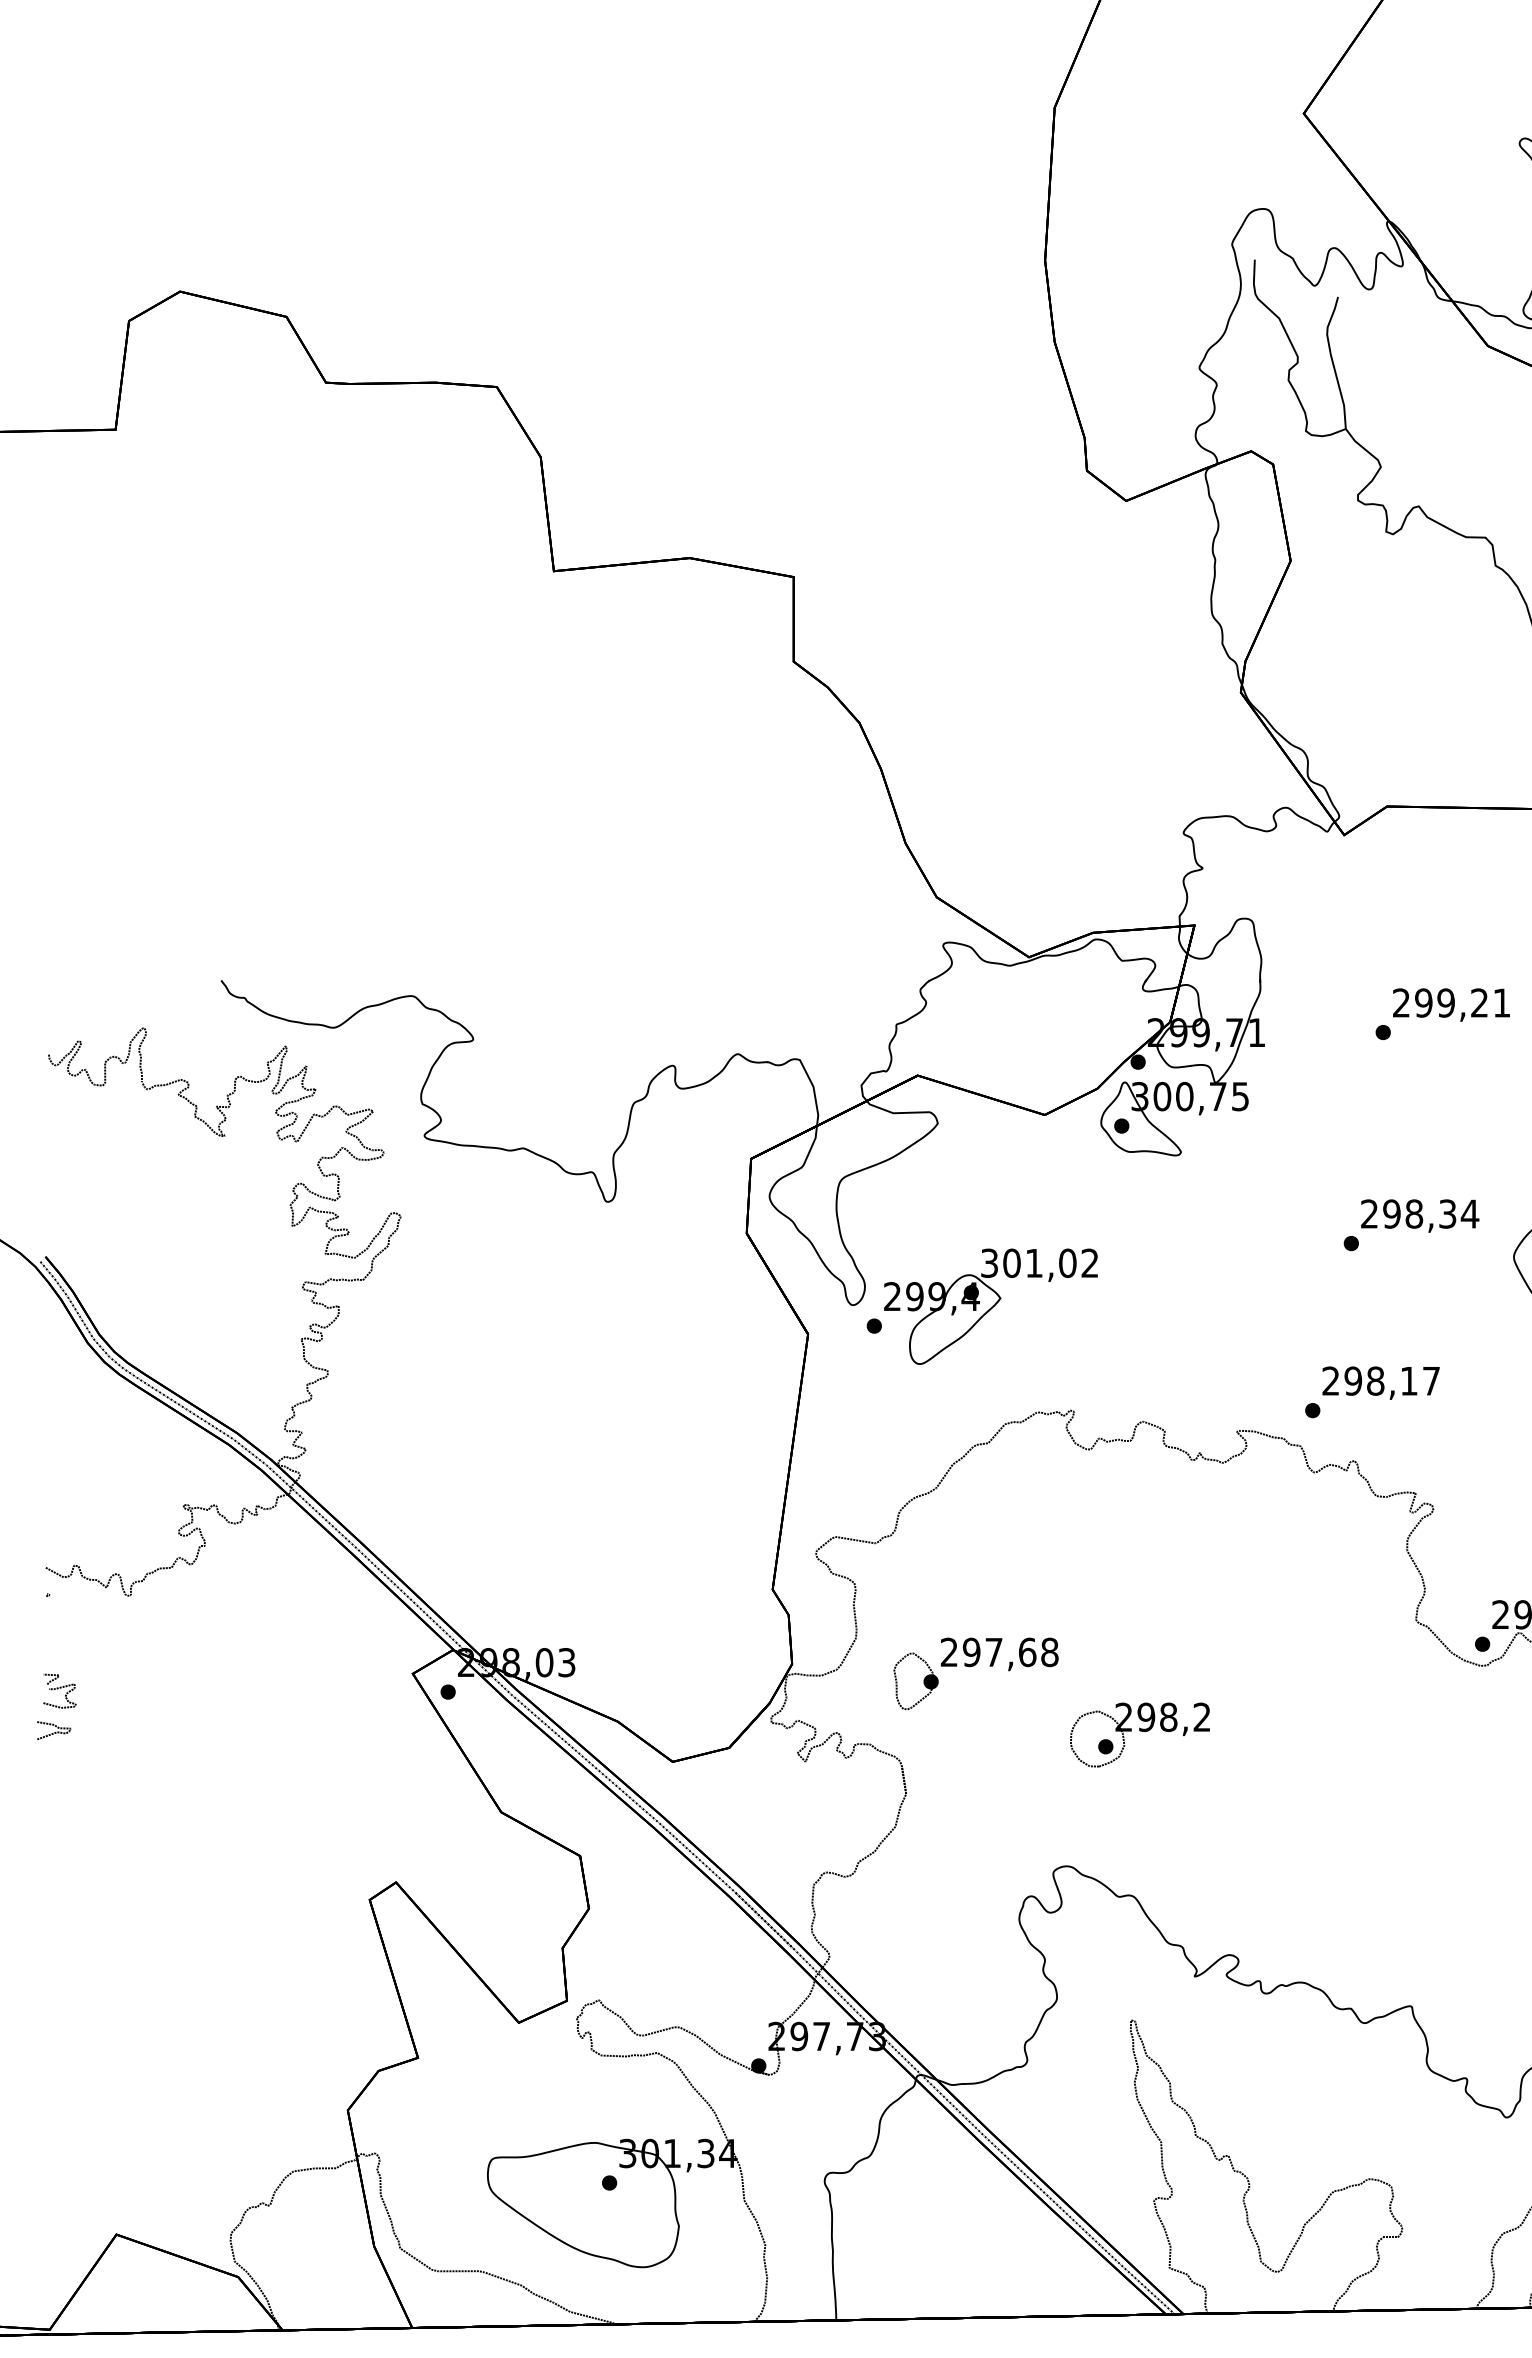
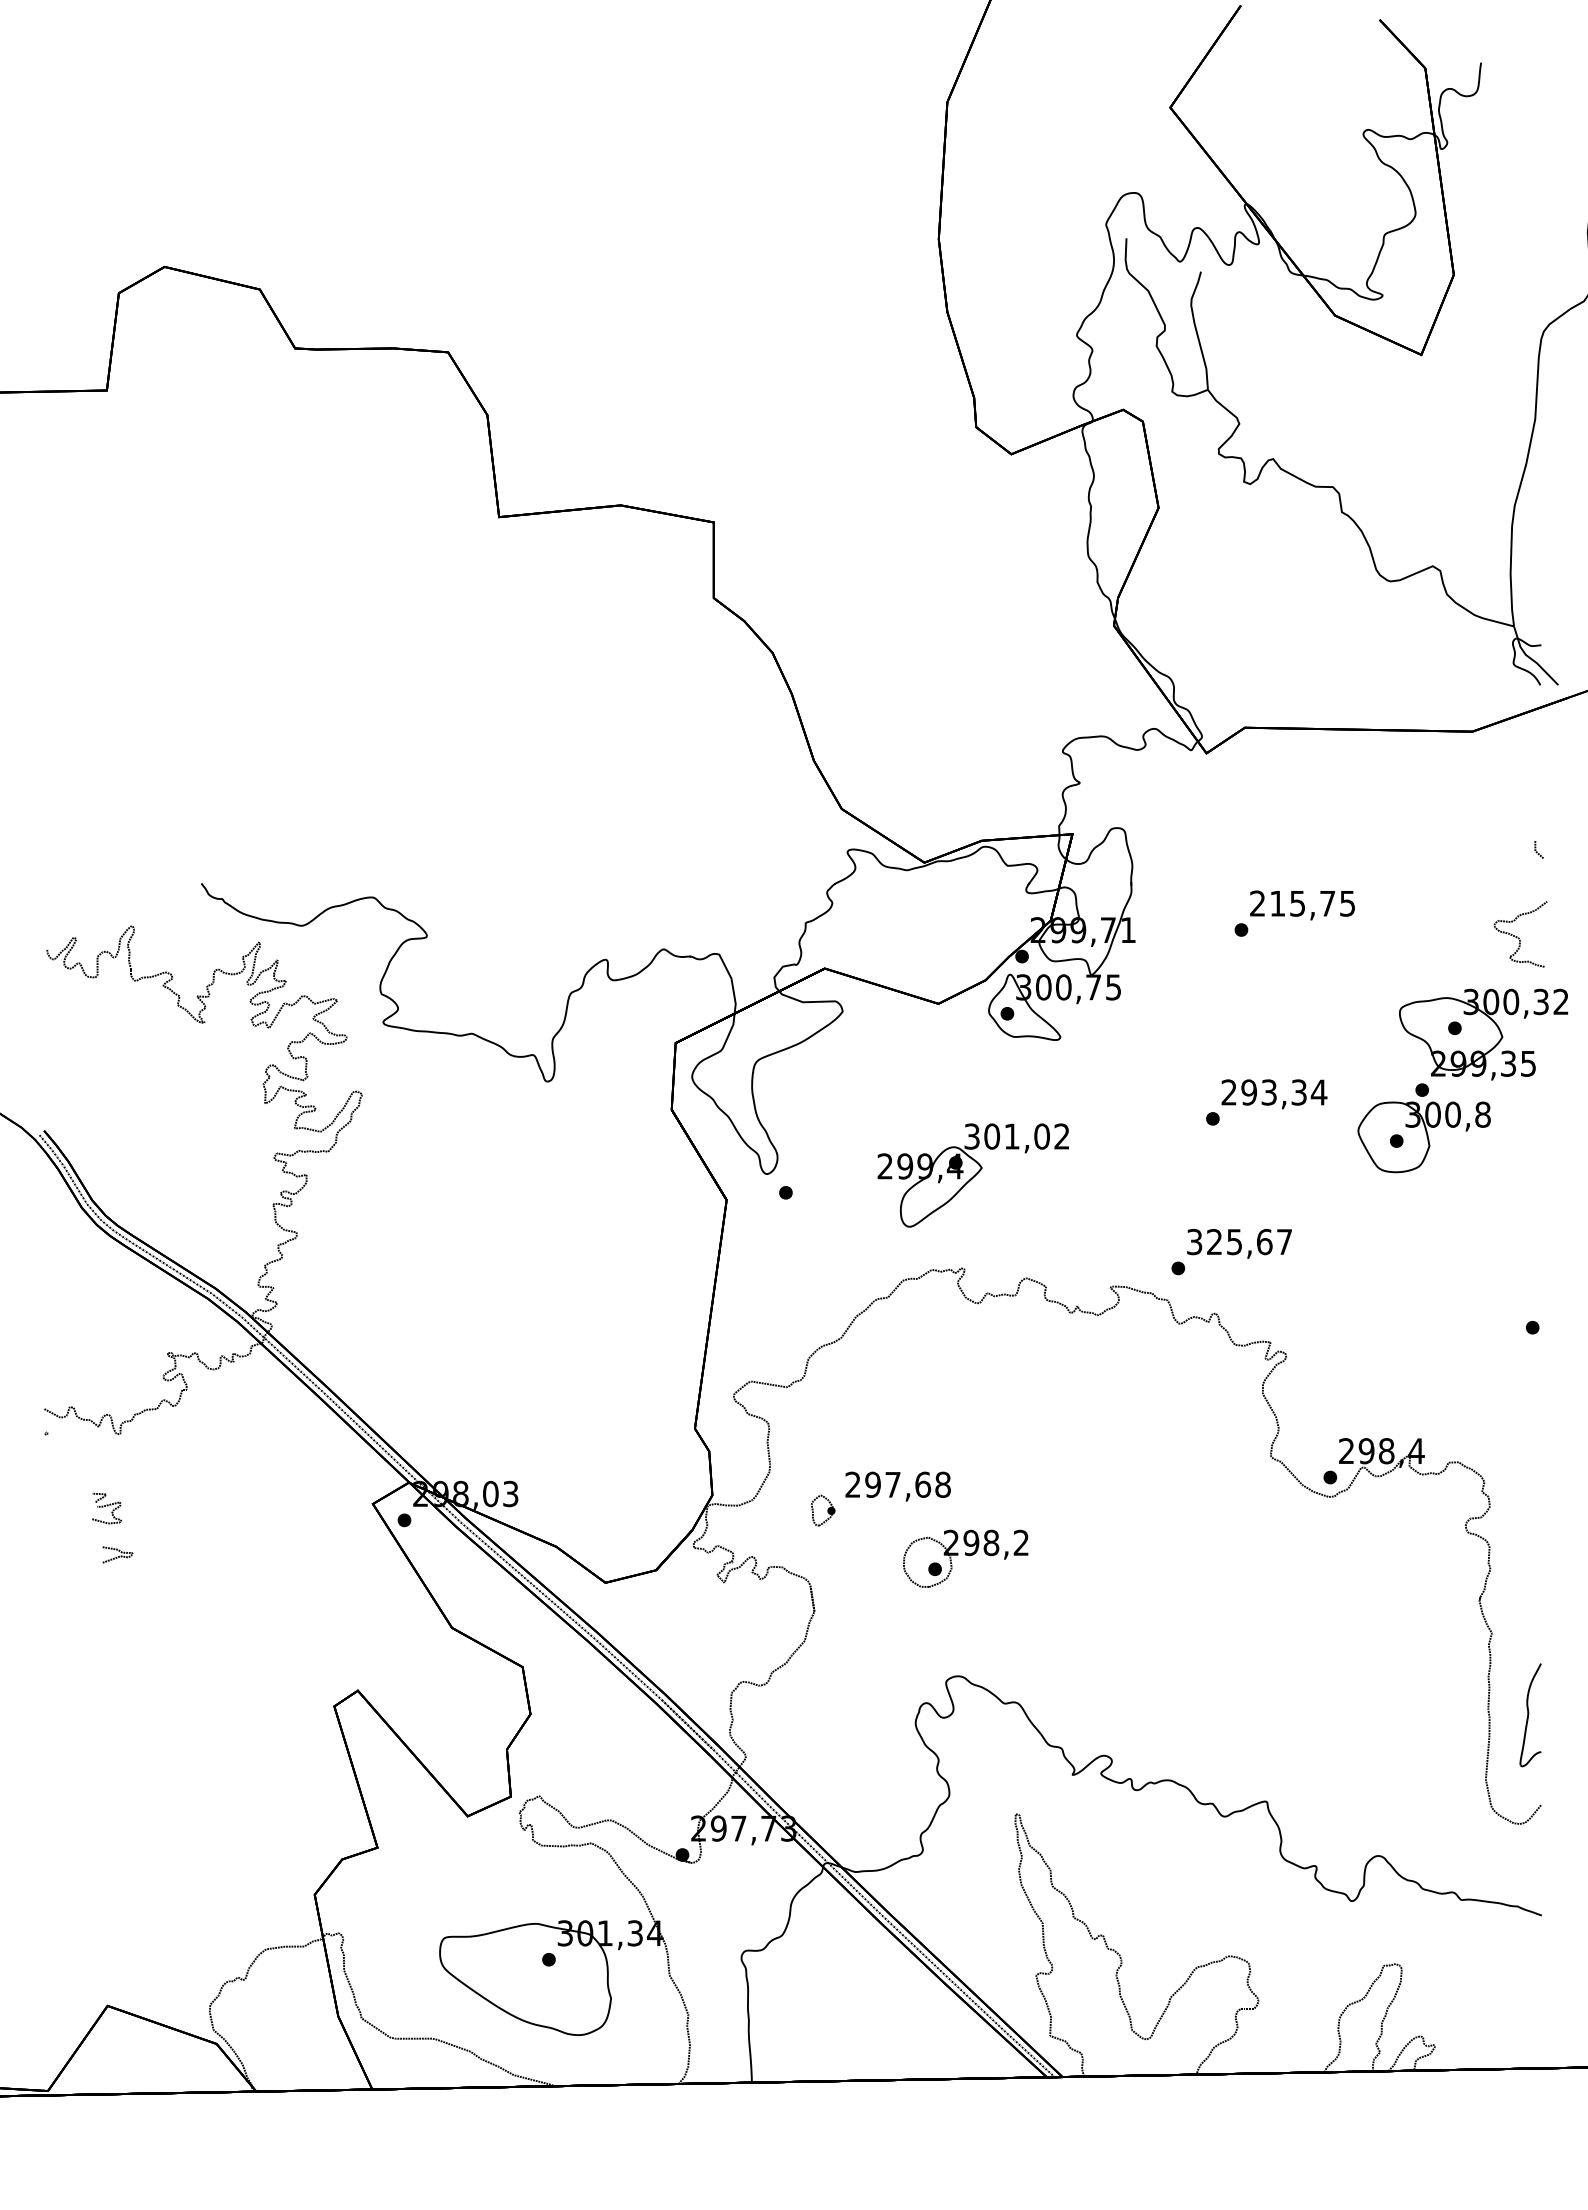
text: (1461, 1002) -> (1311, 903), 299,21 -> 215,75
text: (1414, 1214) -> (1269, 1092), 298,34 -> 293,34
part: (990, 1306) -> (972, 1175), moved
text: (1369, 1380) -> (1229, 1241), 298,17 -> 325,67
part: (916, 1681) -> (823, 1510), size x0.6
part: (60, 1691) -> (107, 1508), moved
curve: (55, 1731) -> (119, 1555), moved
part: (1139, 1734) -> (965, 1558), moved

